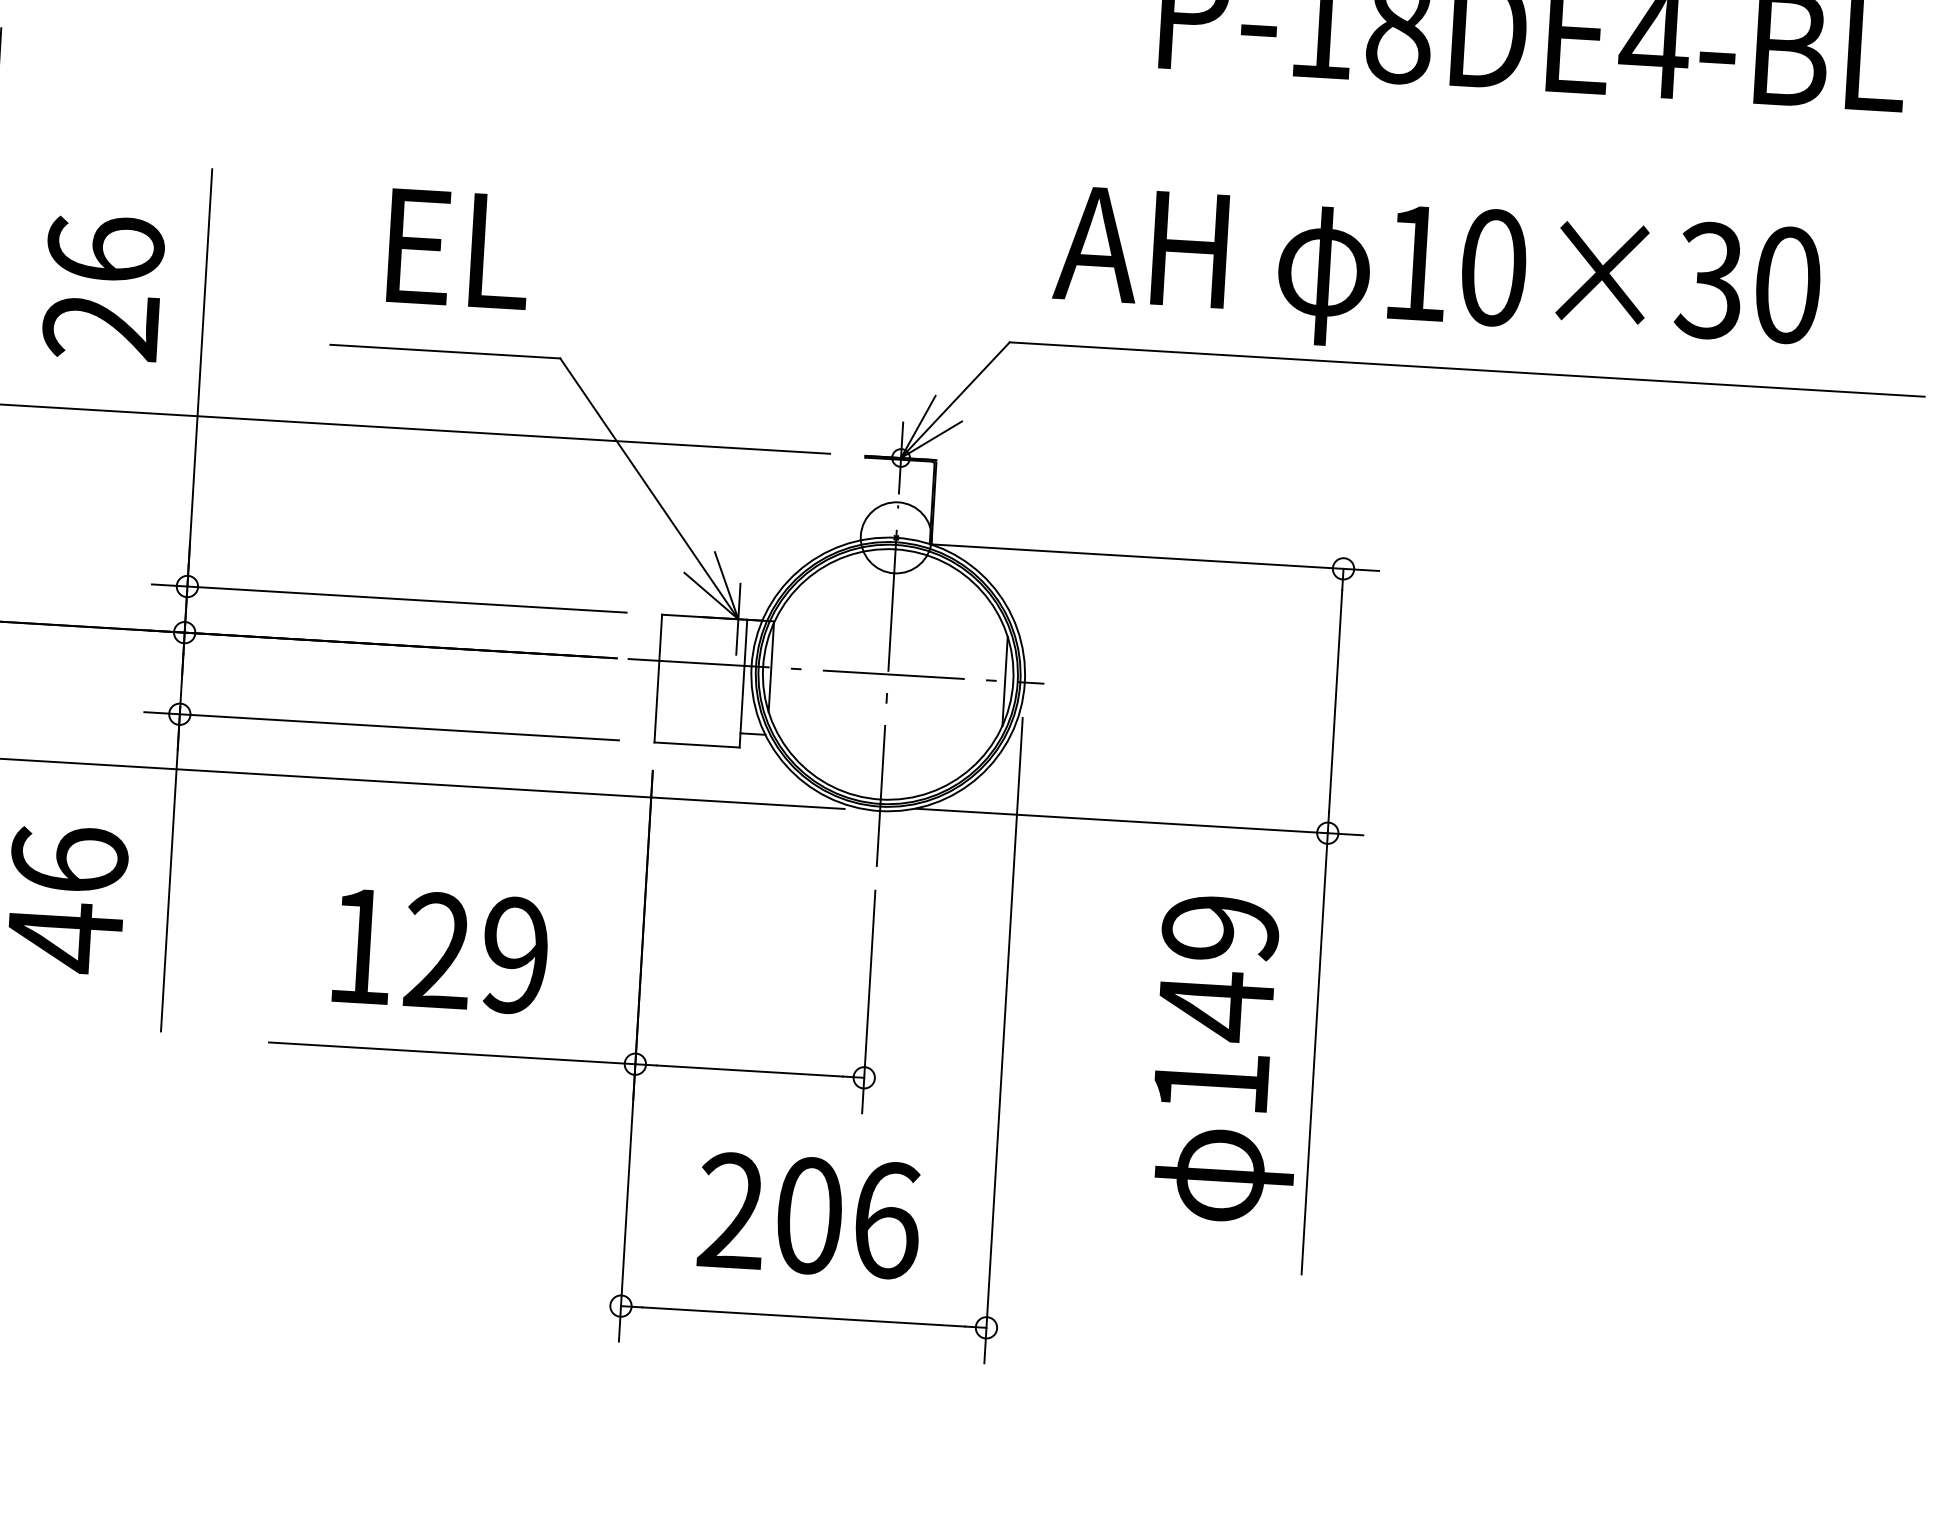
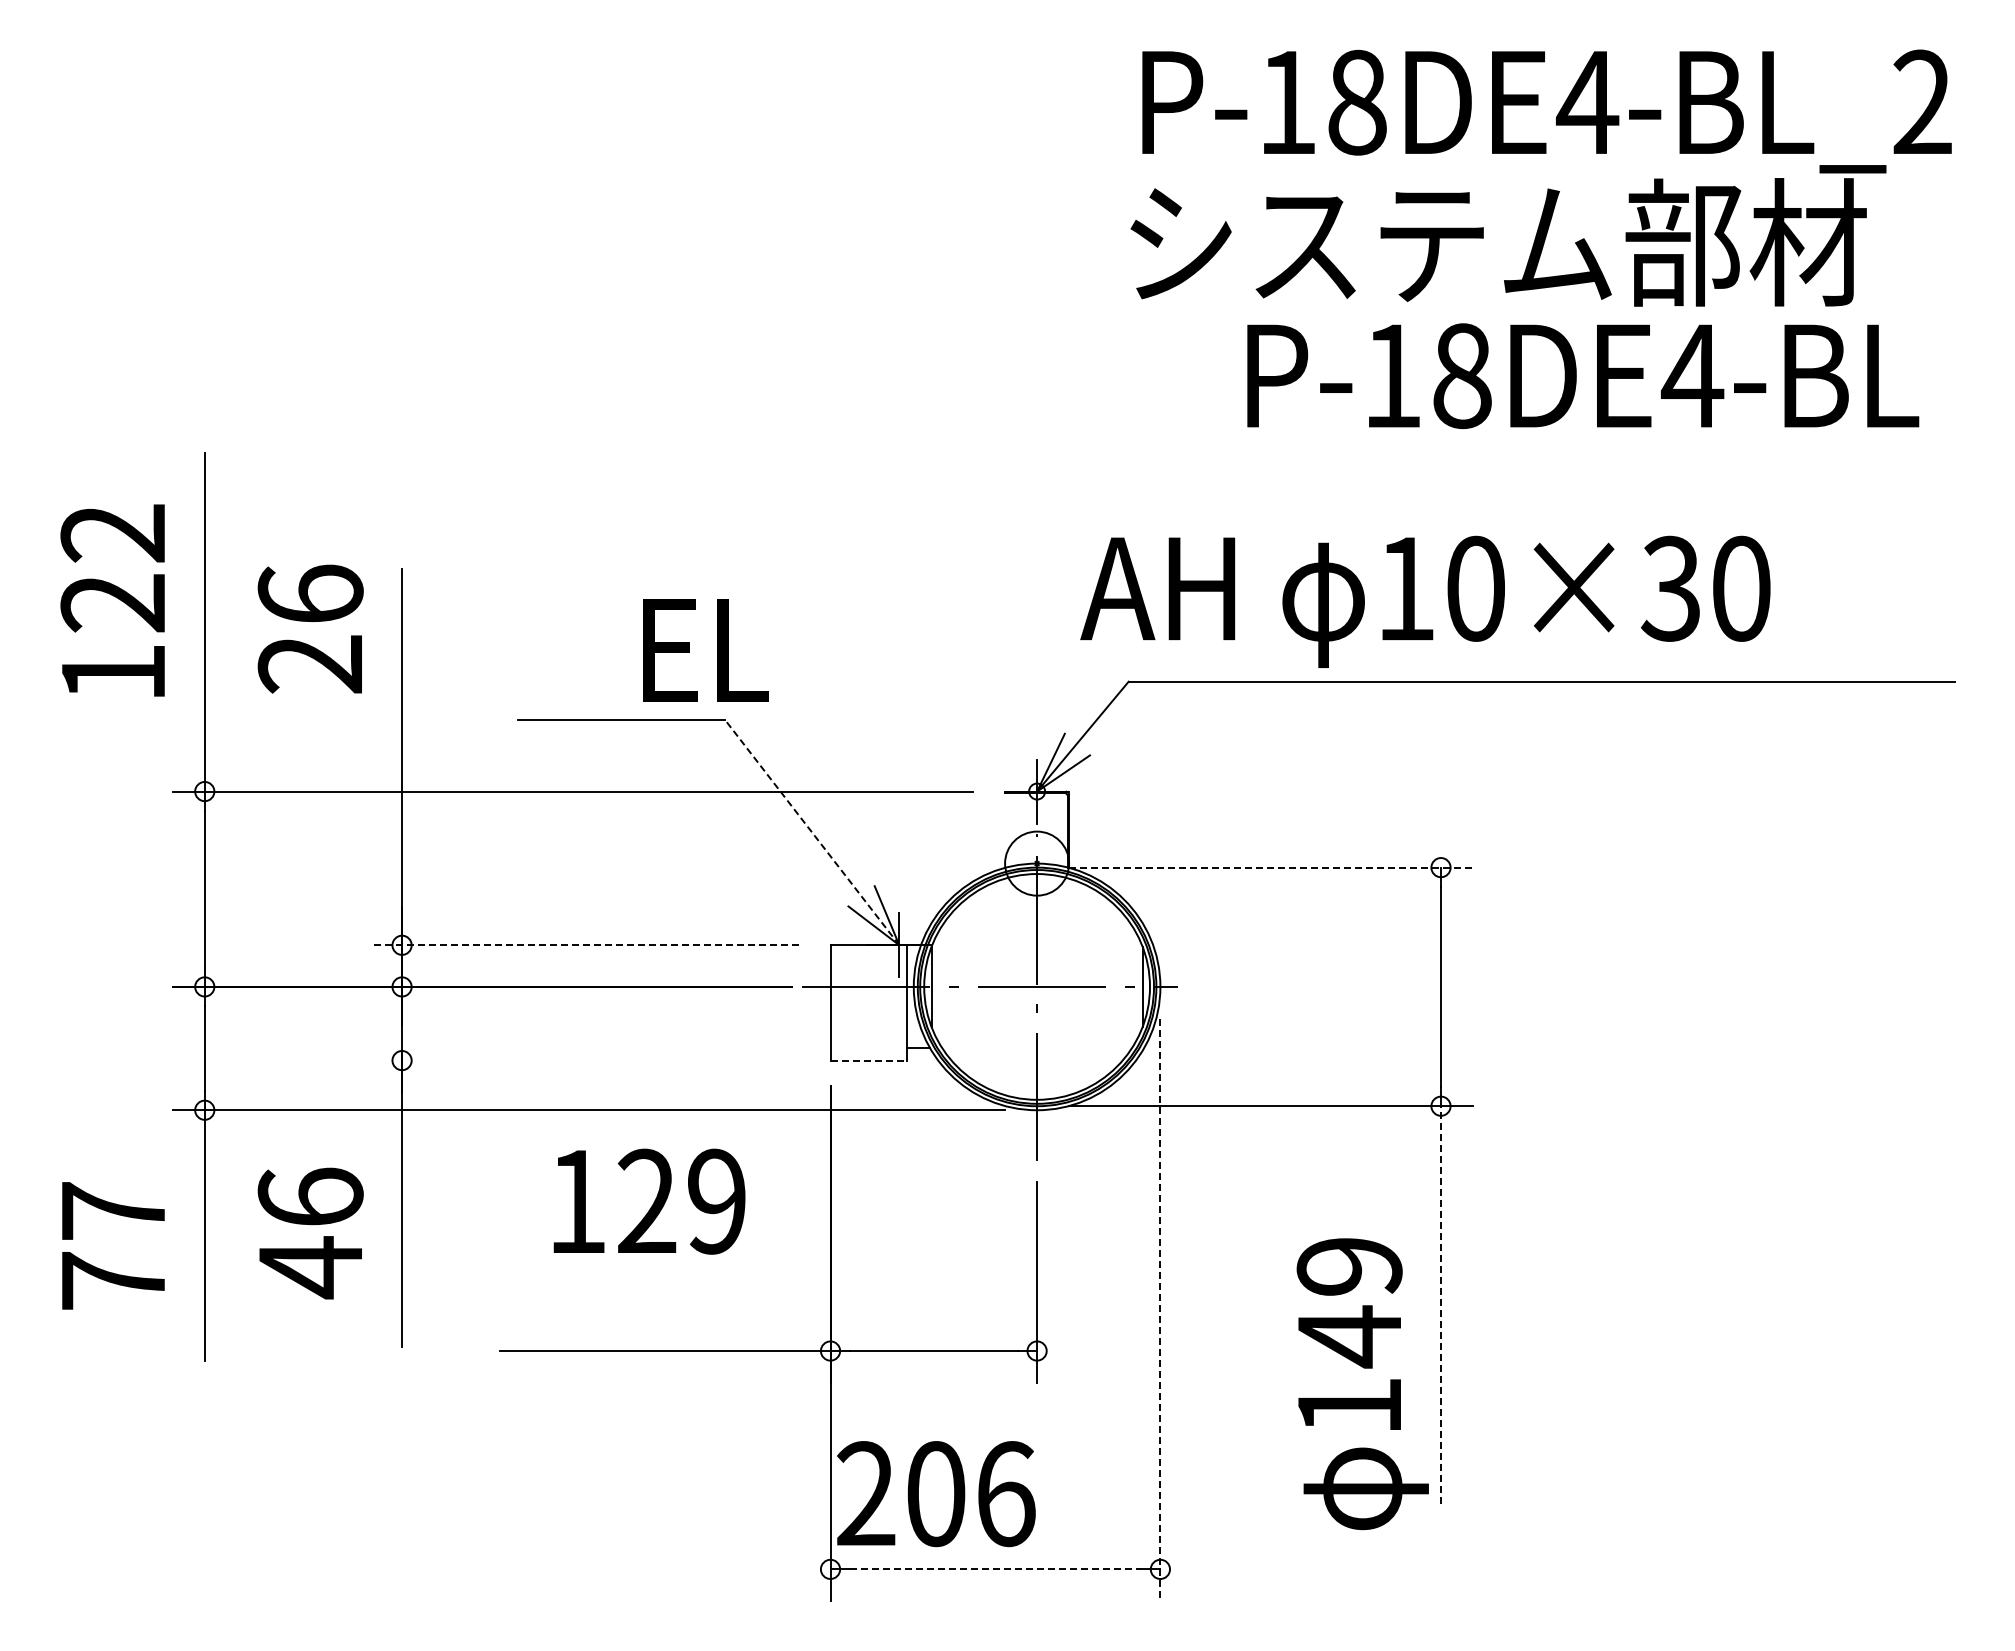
text: (458, 249) -> (705, 650), moved
text: (1436, 278) -> (1425, 601), moved
text: (103, 287) -> (310, 628), moved
line: (649, 488) -> (812, 832), solid -> dashed
line: (1155, 557) -> (1271, 867), solid -> dashed
line: (388, 598) -> (583, 945), solid -> dashed
line: (381, 726) -> (584, 1060), removed
line: (697, 744) -> (869, 1060), solid -> dashed
text: (440, 950) -> (649, 1201), moved
line: (1003, 1041) -> (1160, 1310), solid -> dashed
line: (1315, 1052) -> (1441, 1304), solid -> dashed
text: (1227, 1059) -> (1362, 1384), moved
text: (809, 1216) -> (936, 1494), moved
line: (803, 1317) -> (995, 1569), solid -> dashed

